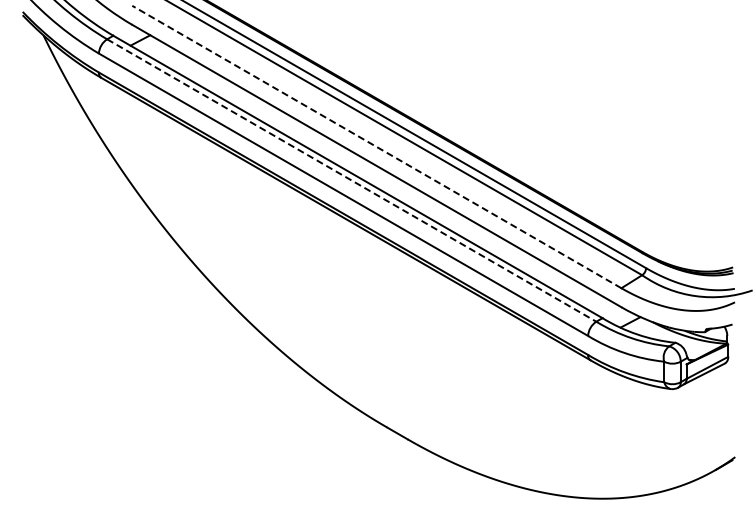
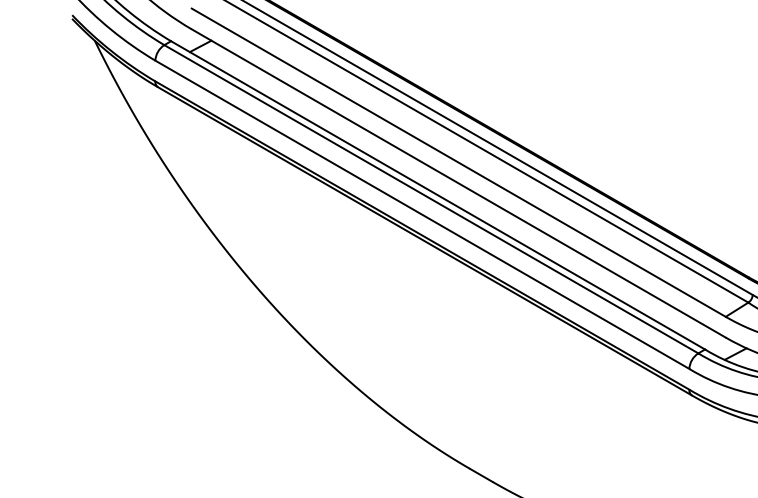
line: (376, 146) -> (458, 162), dashed -> solid
line: (352, 180) -> (432, 199), dashed -> solid

